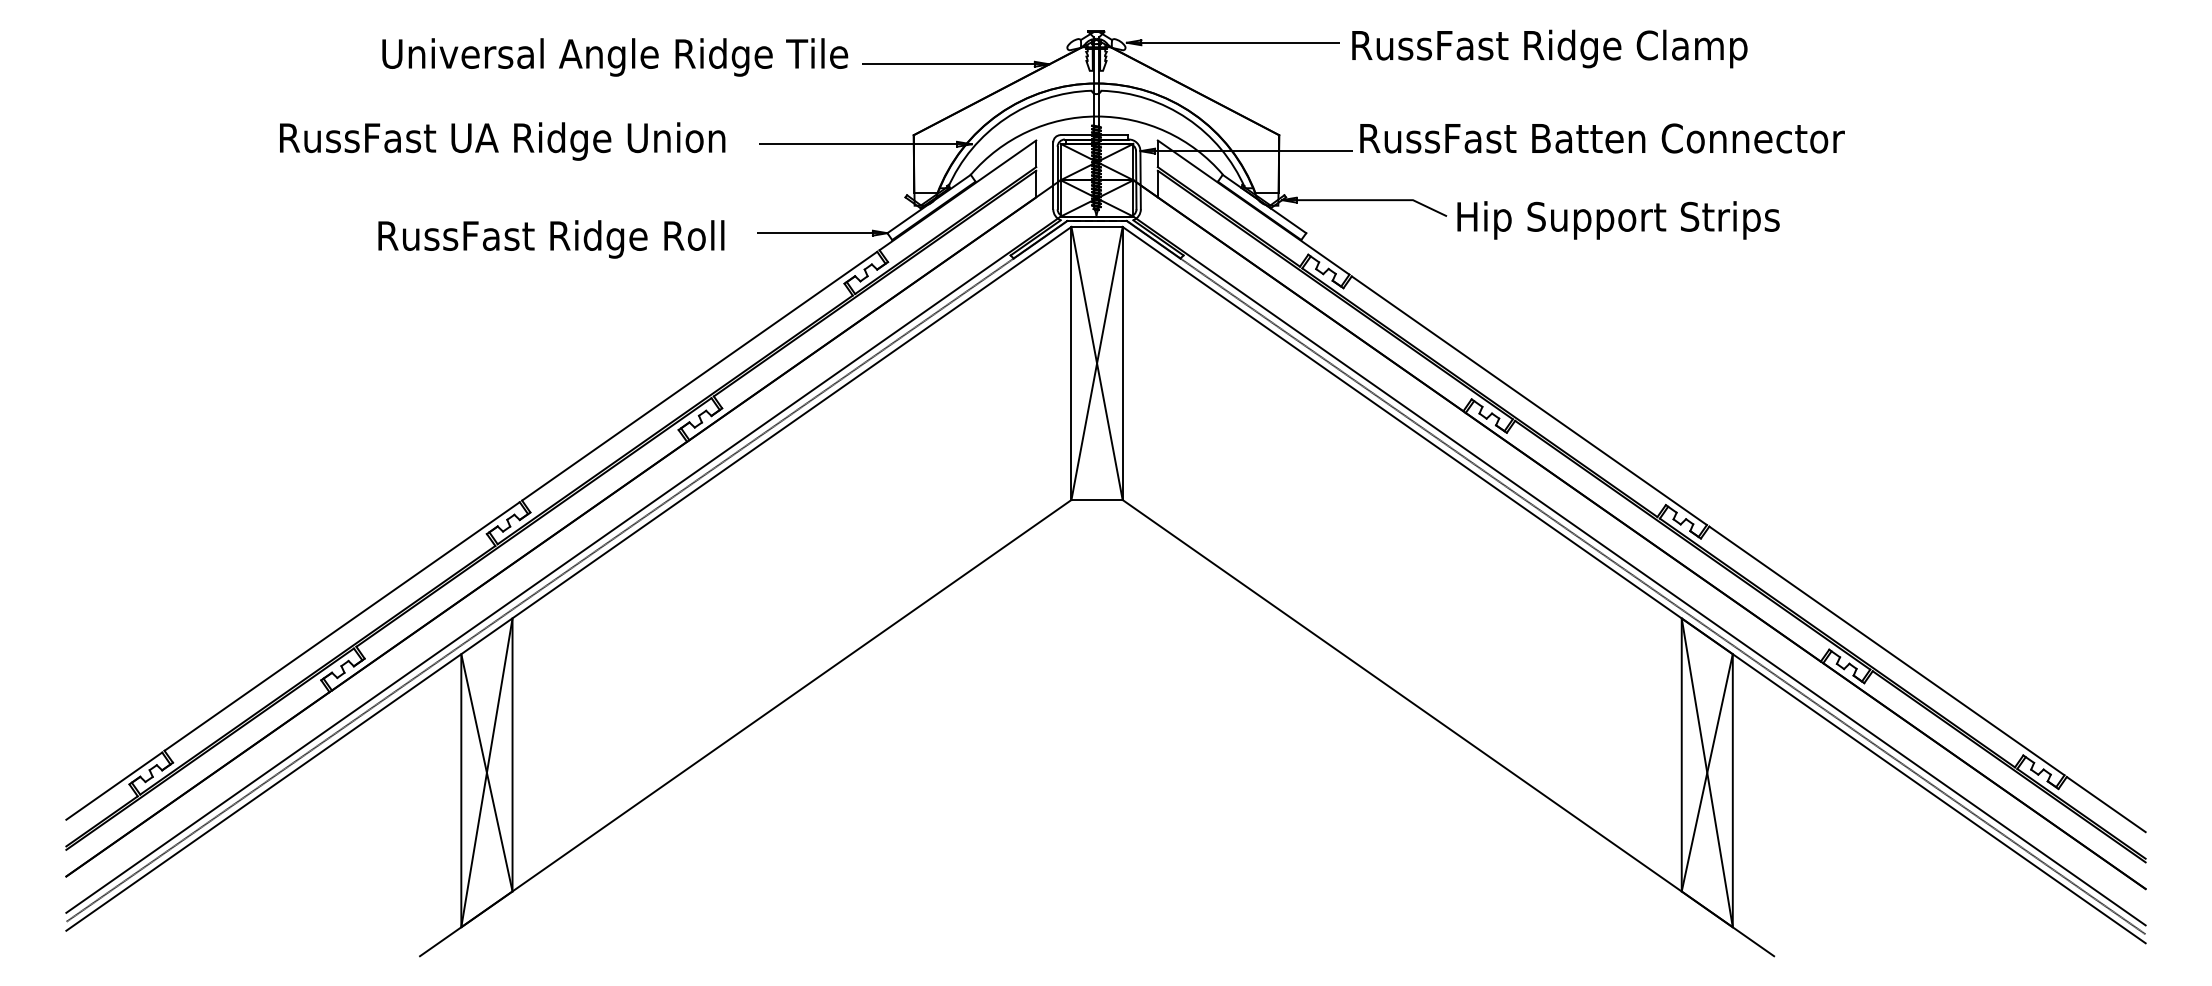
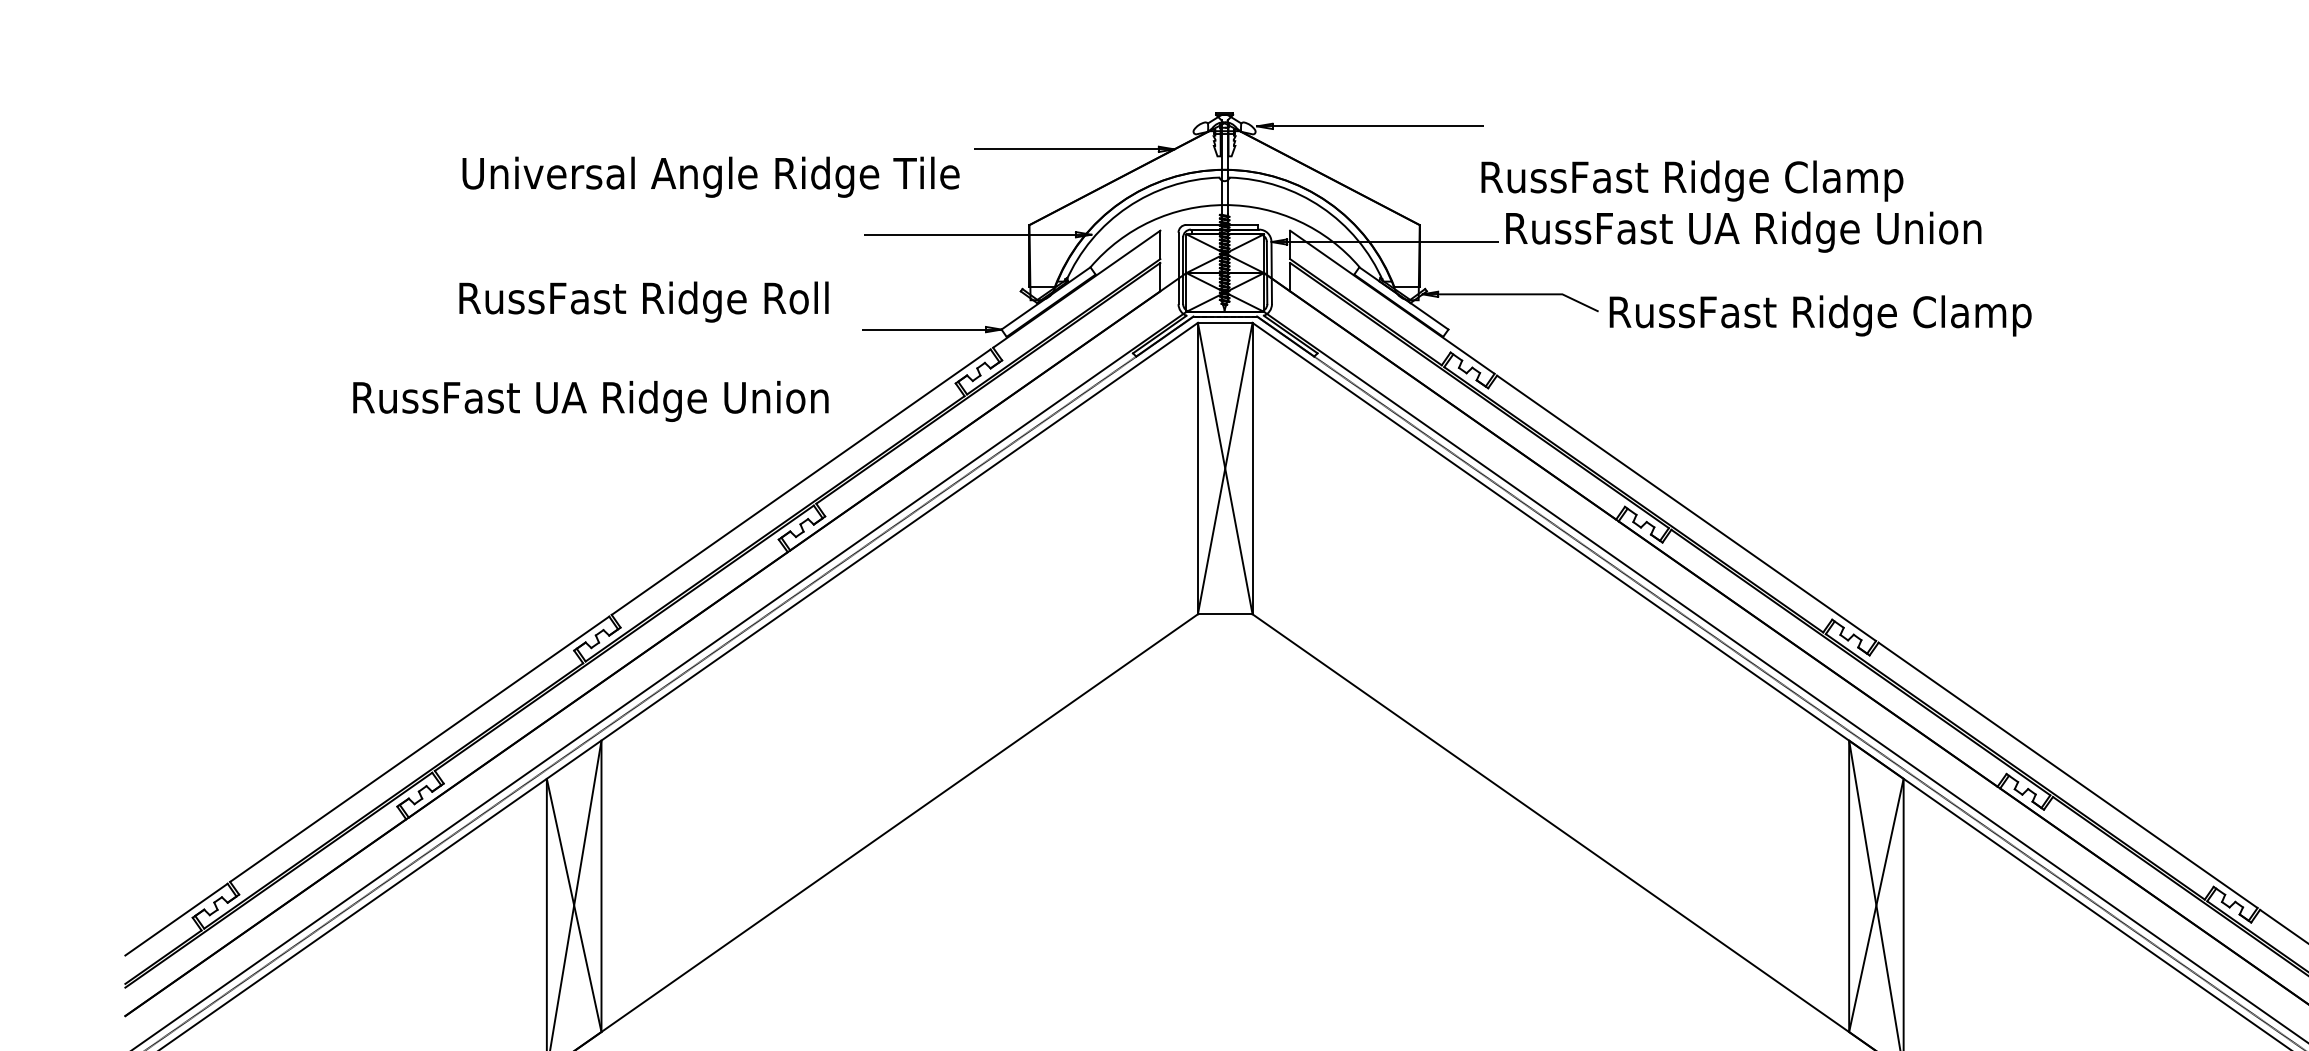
text: (1549, 48) -> (1692, 180), moved
text: (615, 57) -> (711, 177), moved
text: (502, 141) -> (590, 401), moved
text: (1687, 141) -> (1855, 231), RussFast Batten Connector -> RussFast UA Ridge Union
text: (1656, 220) -> (1822, 316), Hip Support Strips -> RussFast Ridge Clamp
text: (551, 239) -> (644, 302), moved

